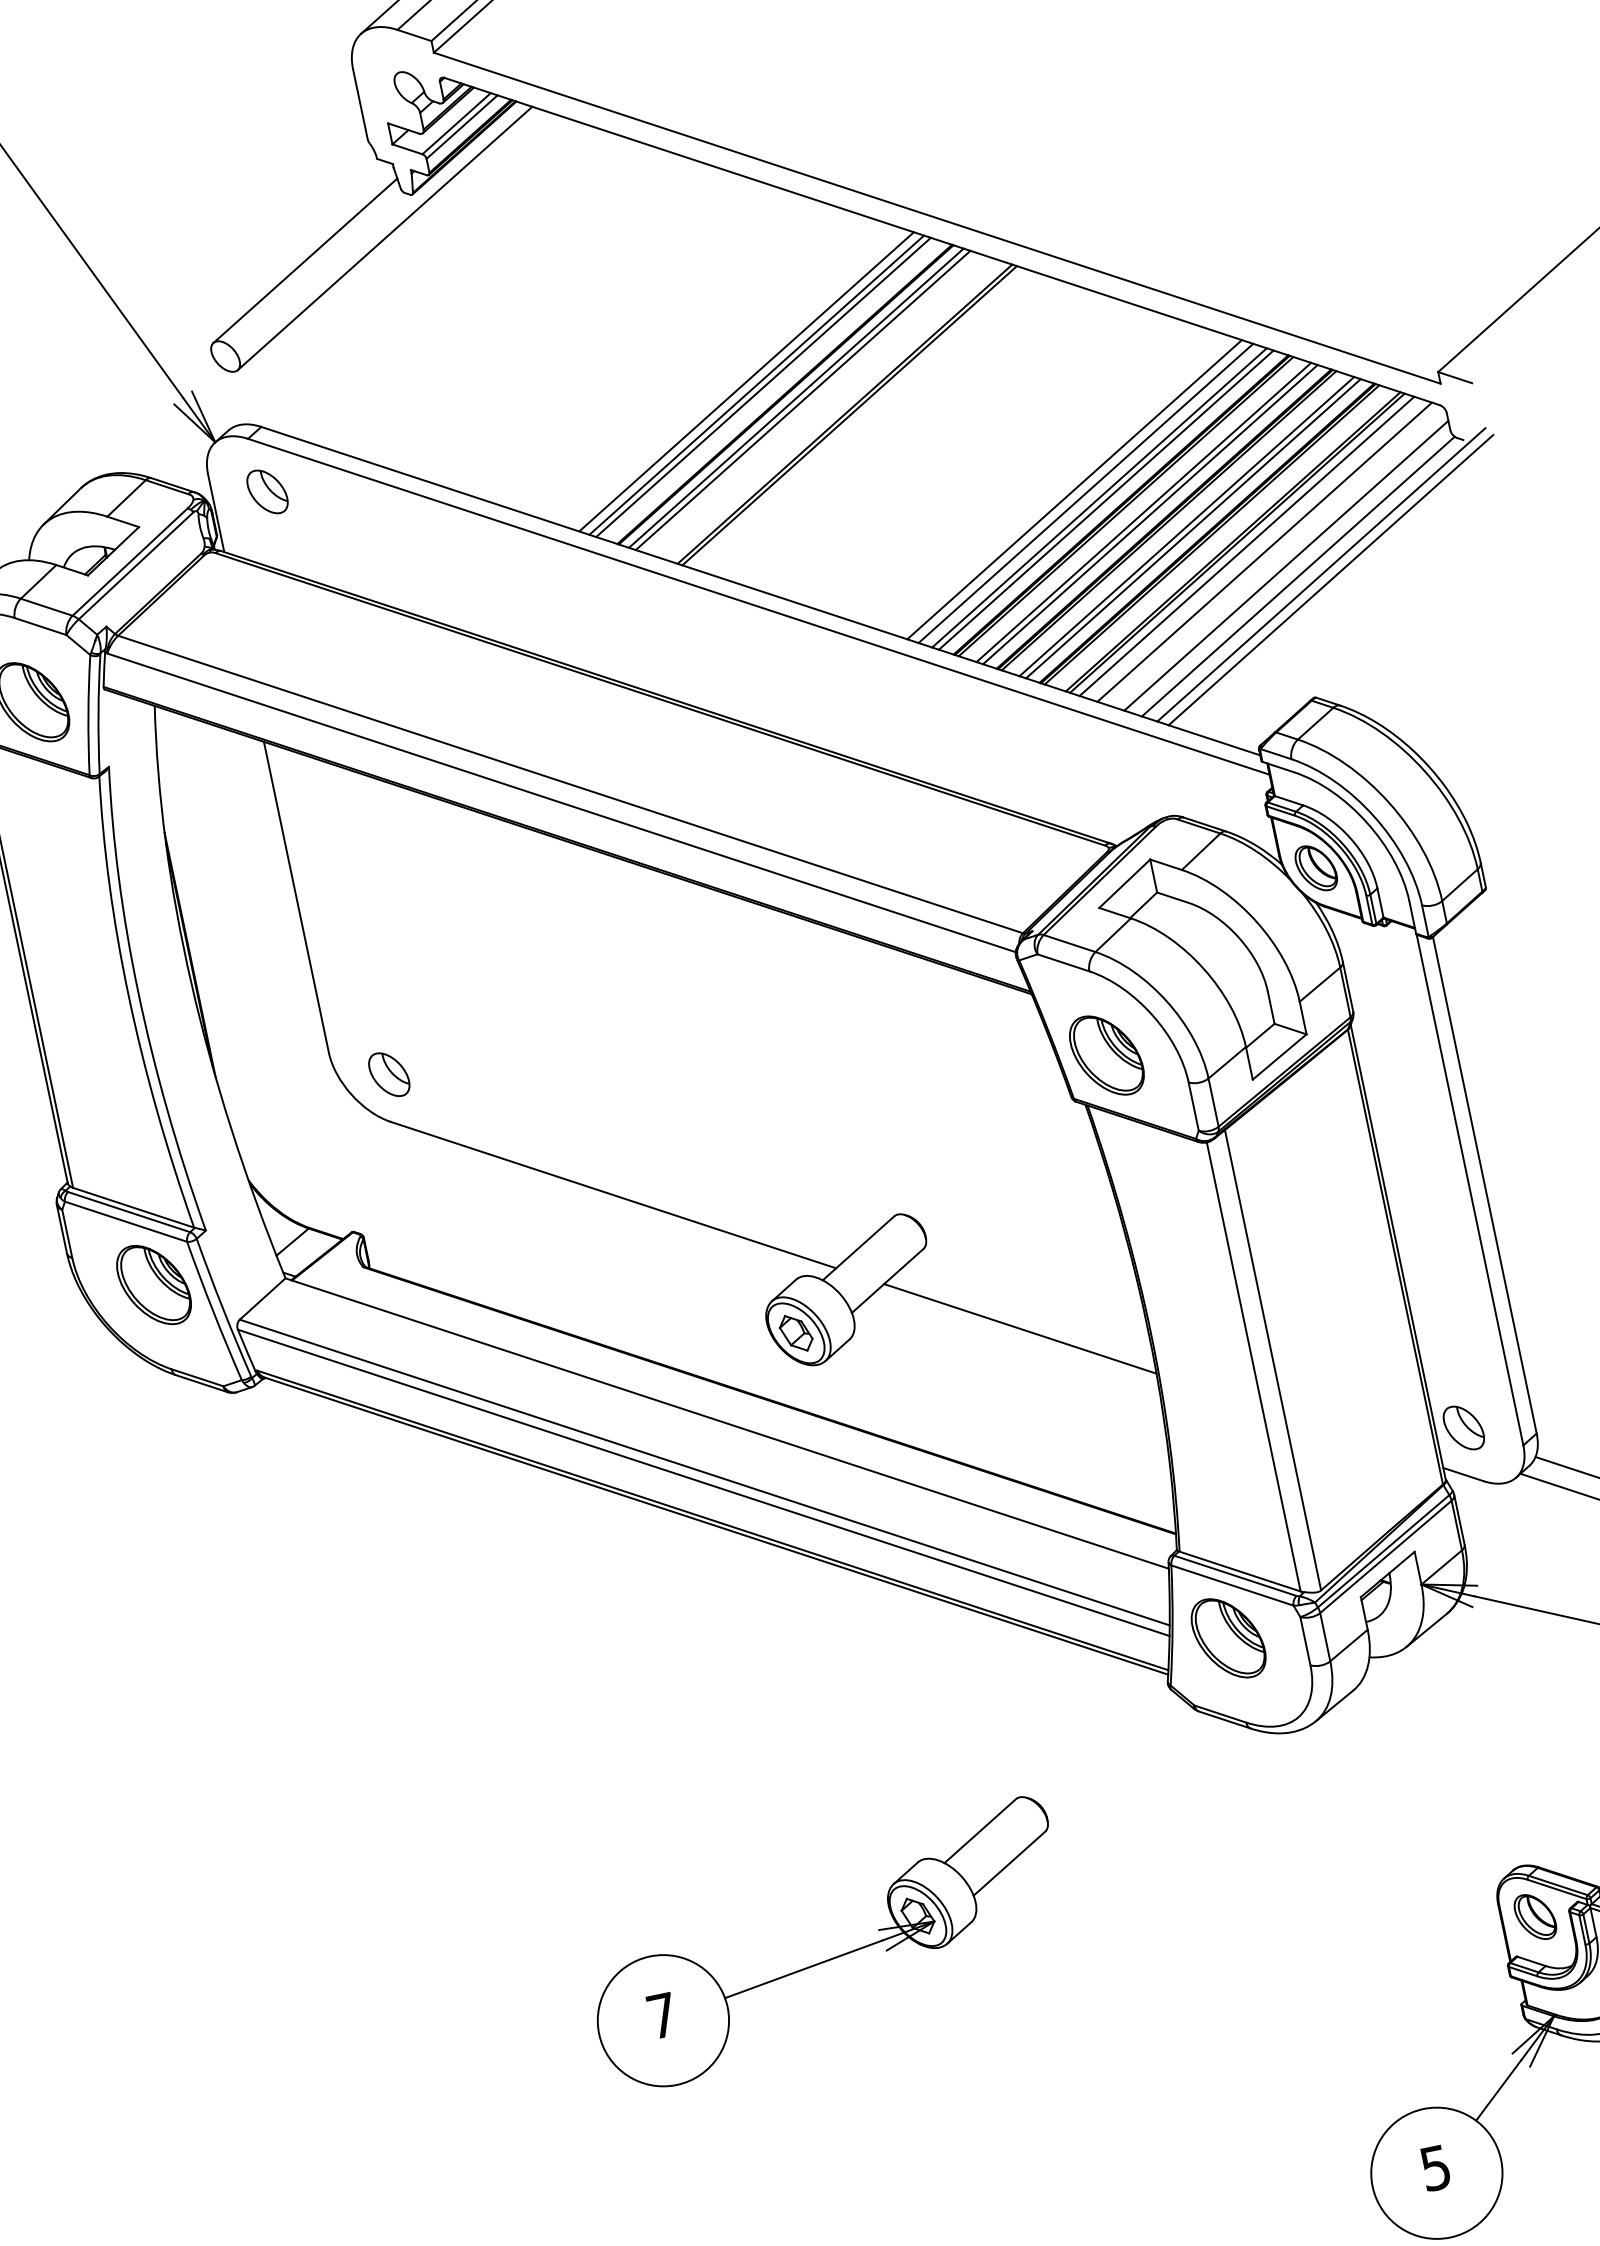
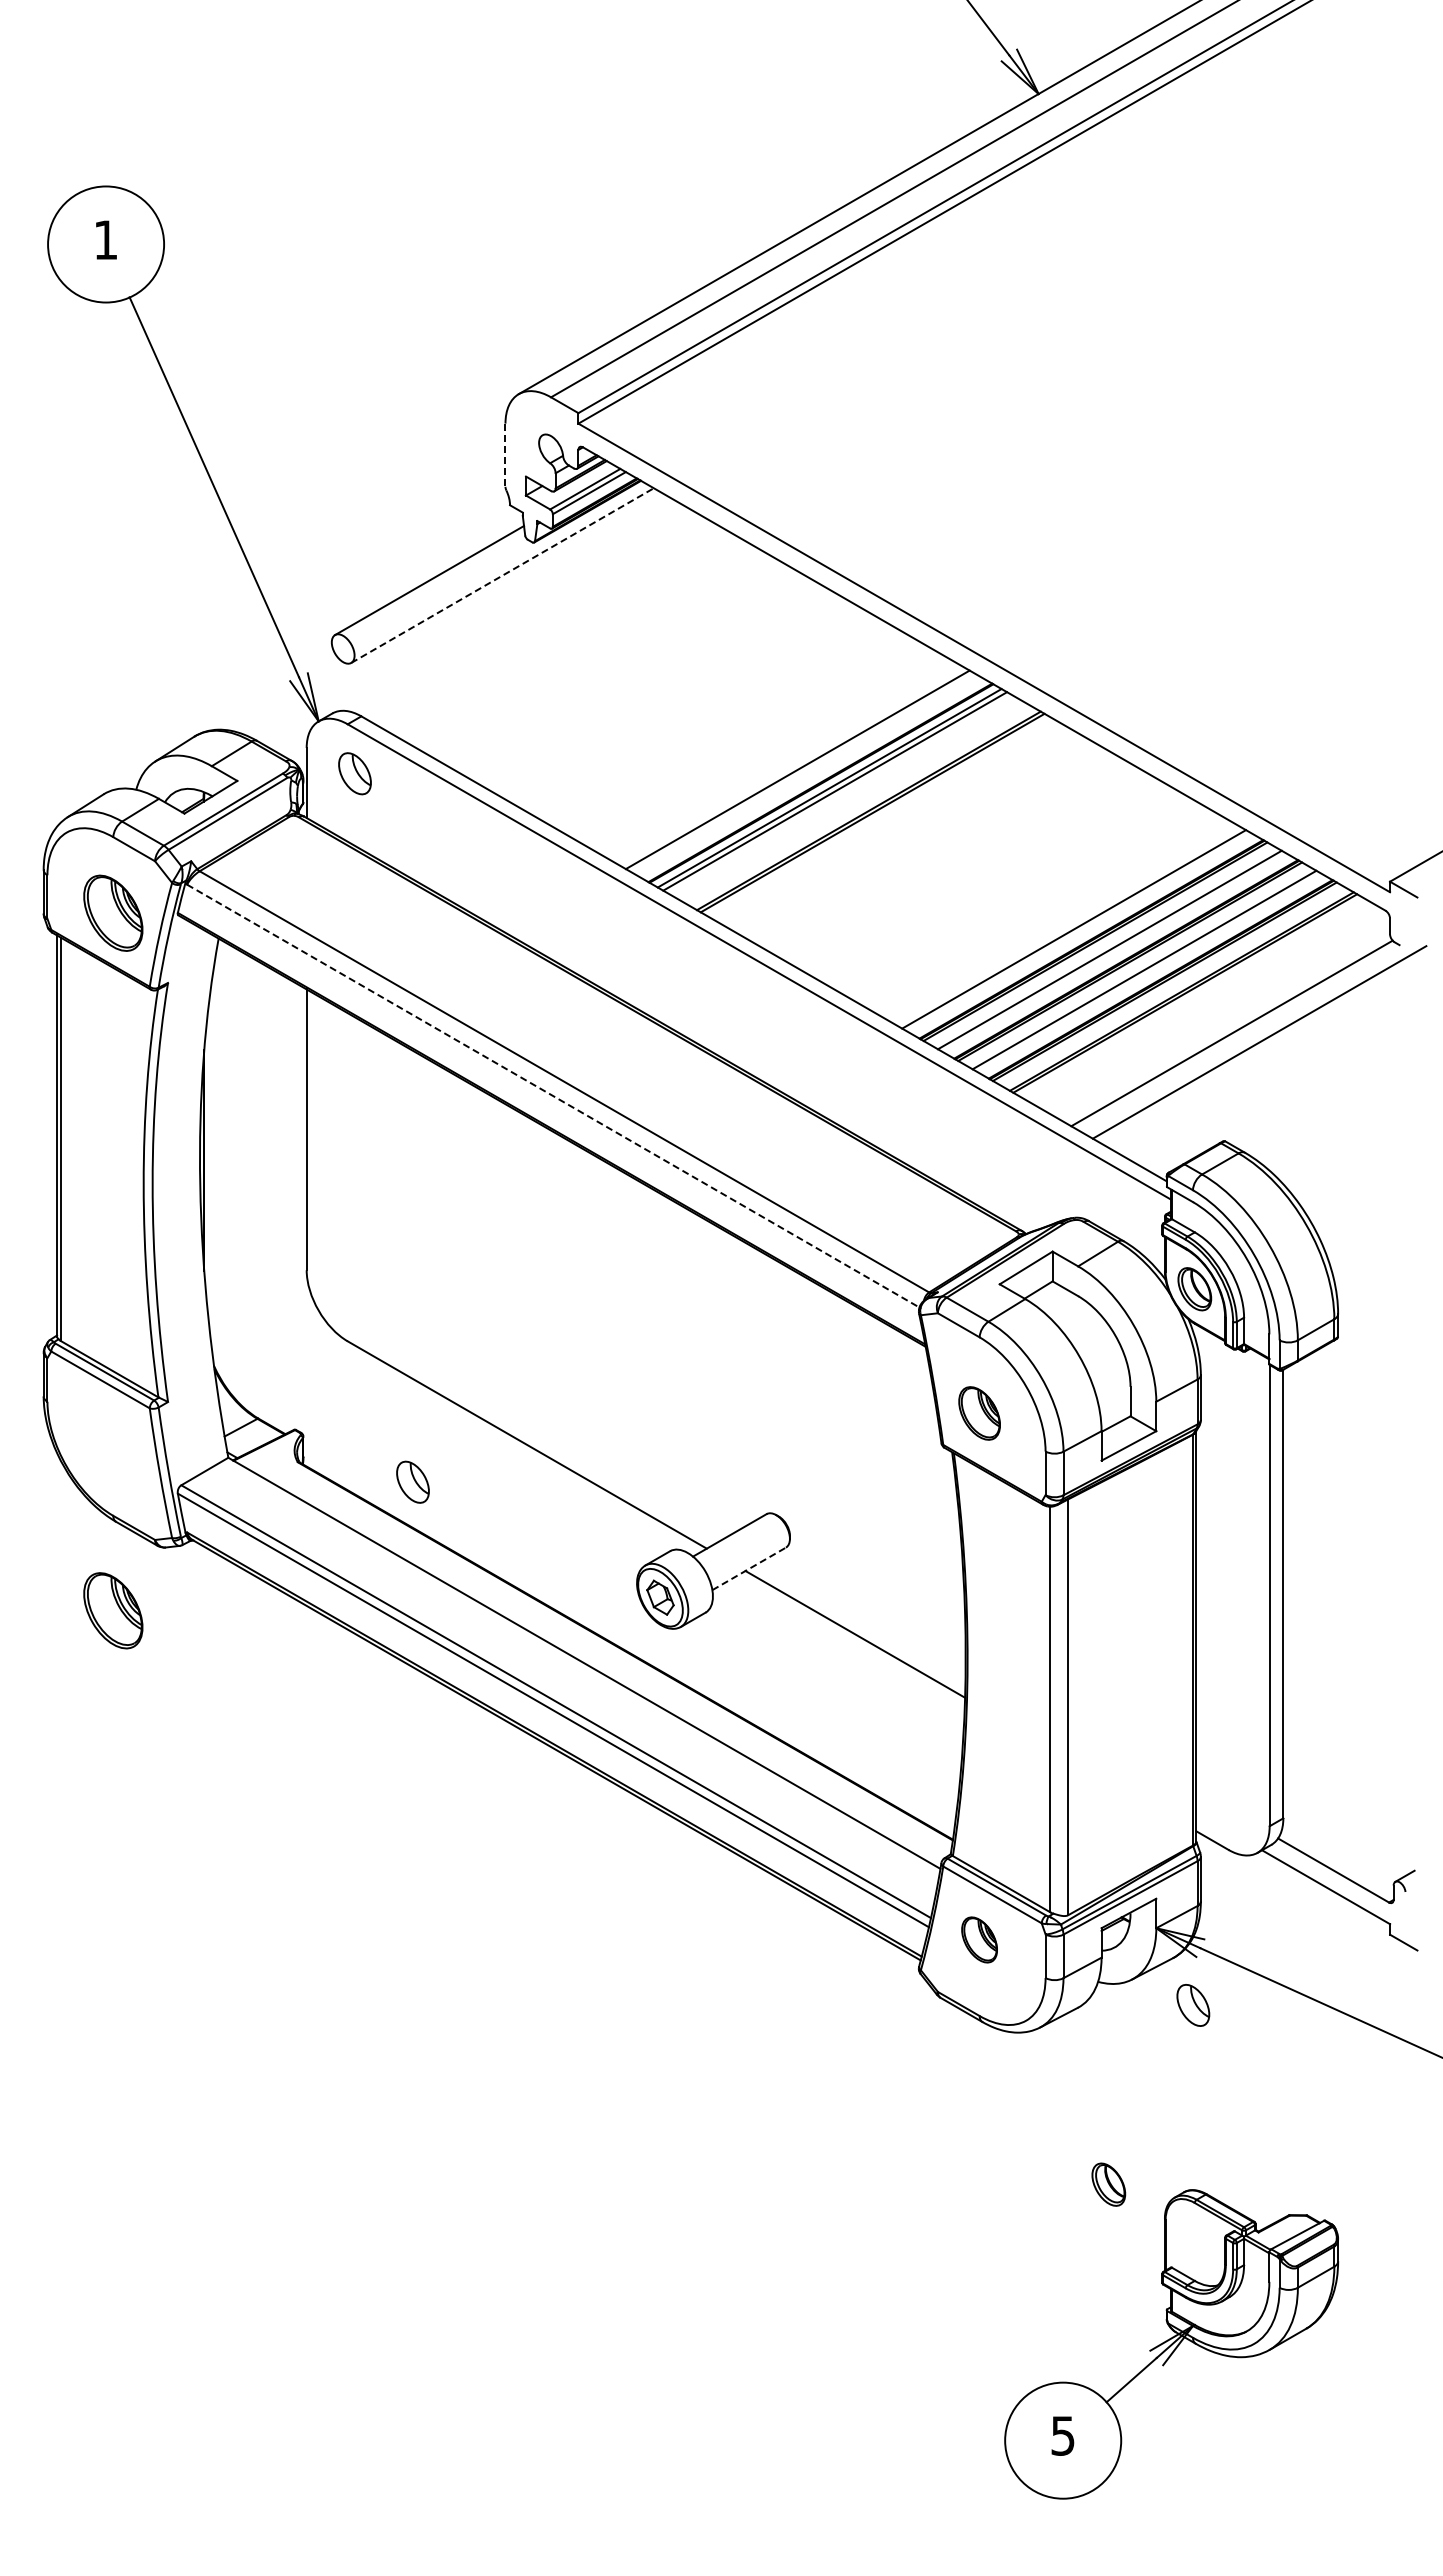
line: (360, 104) -> (505, 455), solid -> dashed
line: (384, 238) -> (502, 575), solid -> dashed
line: (746, 381) -> (789, 764), removed
line: (763, 386) -> (803, 772), removed
line: (1073, 489) -> (1053, 917), removed
line: (1086, 492) -> (1063, 922), removed
line: (1106, 500) -> (1079, 932), removed
line: (1150, 513) -> (1115, 952), removed
line: (1192, 528) -> (1149, 972), removed
line: (1246, 545) -> (1192, 997), removed
line: (1264, 552) -> (1207, 1006), removed
line: (1286, 565) -> (1223, 1021), removed
line: (1320, 574) -> (1251, 1035), removed
line: (561, 803) -> (553, 1096), solid -> dashed
part: (1106, 1055) -> (979, 1413), size x0.7
part: (388, 1073) -> (412, 1481), moved
line: (887, 1280) -> (749, 1568), solid -> dashed
part: (154, 1284) -> (113, 1610), moved
part: (1464, 1428) -> (1193, 2005), moved
part: (1228, 1637) -> (979, 1939), size x0.6
part: (1535, 1916) -> (1108, 2184), moved
part: (831, 1957) -> (578, 2144), removed

